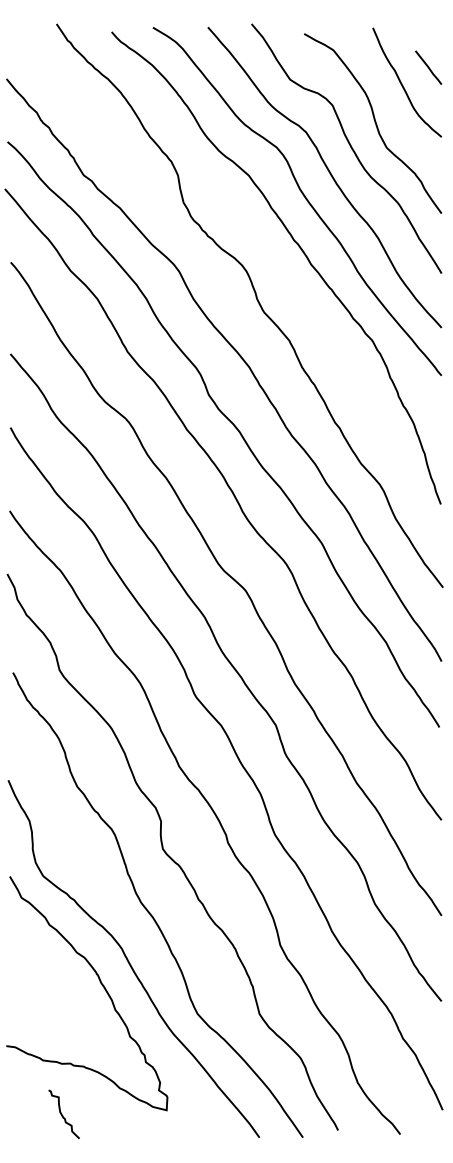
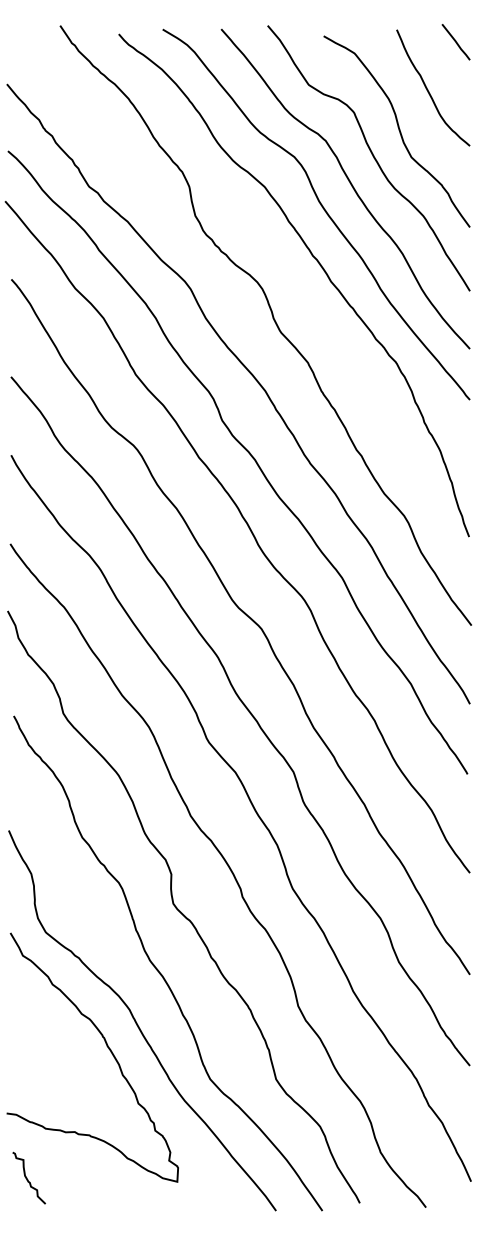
line: (428, 68) -> (455, 42), moved
curve: (62, 1113) -> (27, 1177), moved

